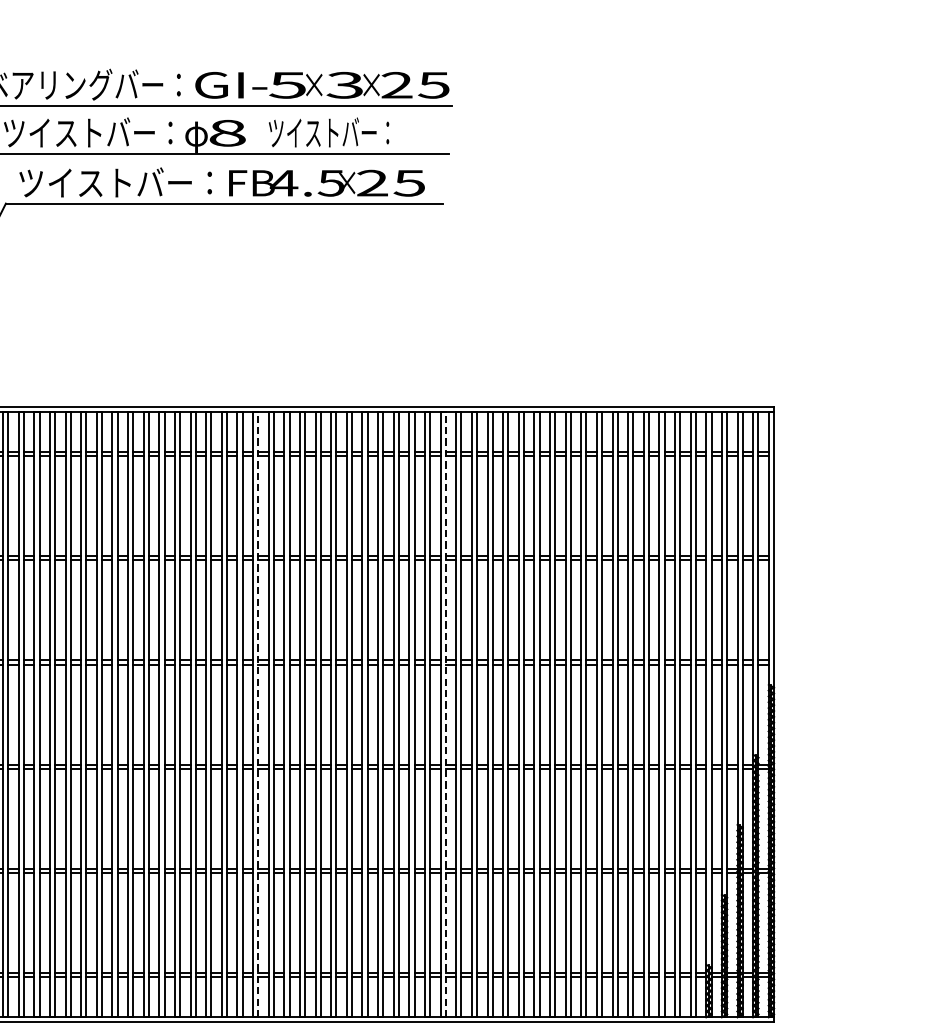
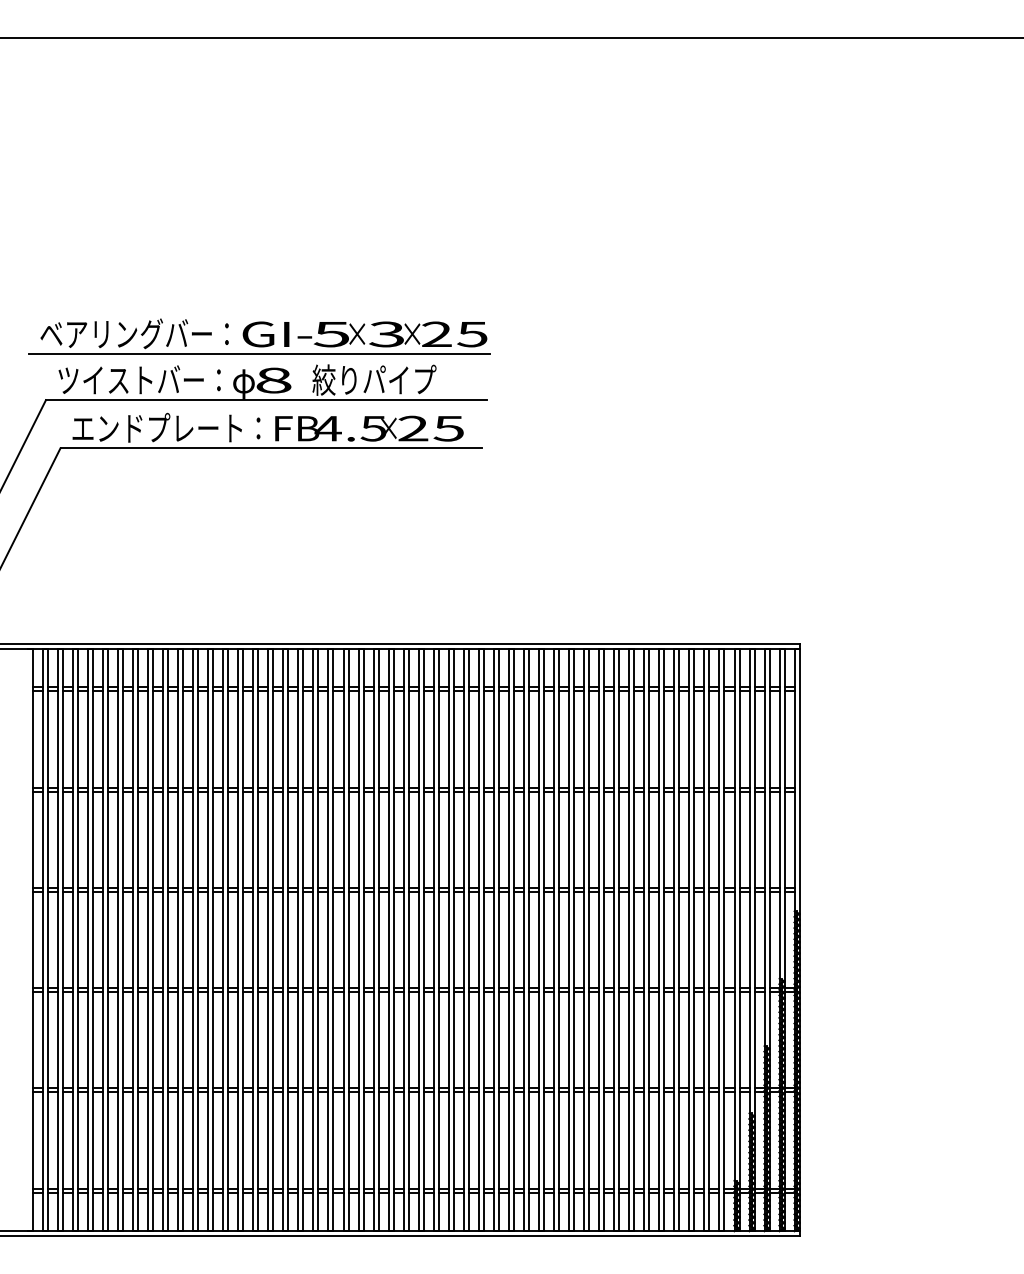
text: (332, 132) -> (374, 379), ツイストバー： -> 絞りパイプ
text: (116, 182) -> (166, 427), ツイストバー： -> エンドプレート：
line: (258, 714) -> (303, 939), dashed -> solid
line: (445, 714) -> (483, 939), dashed -> solid

